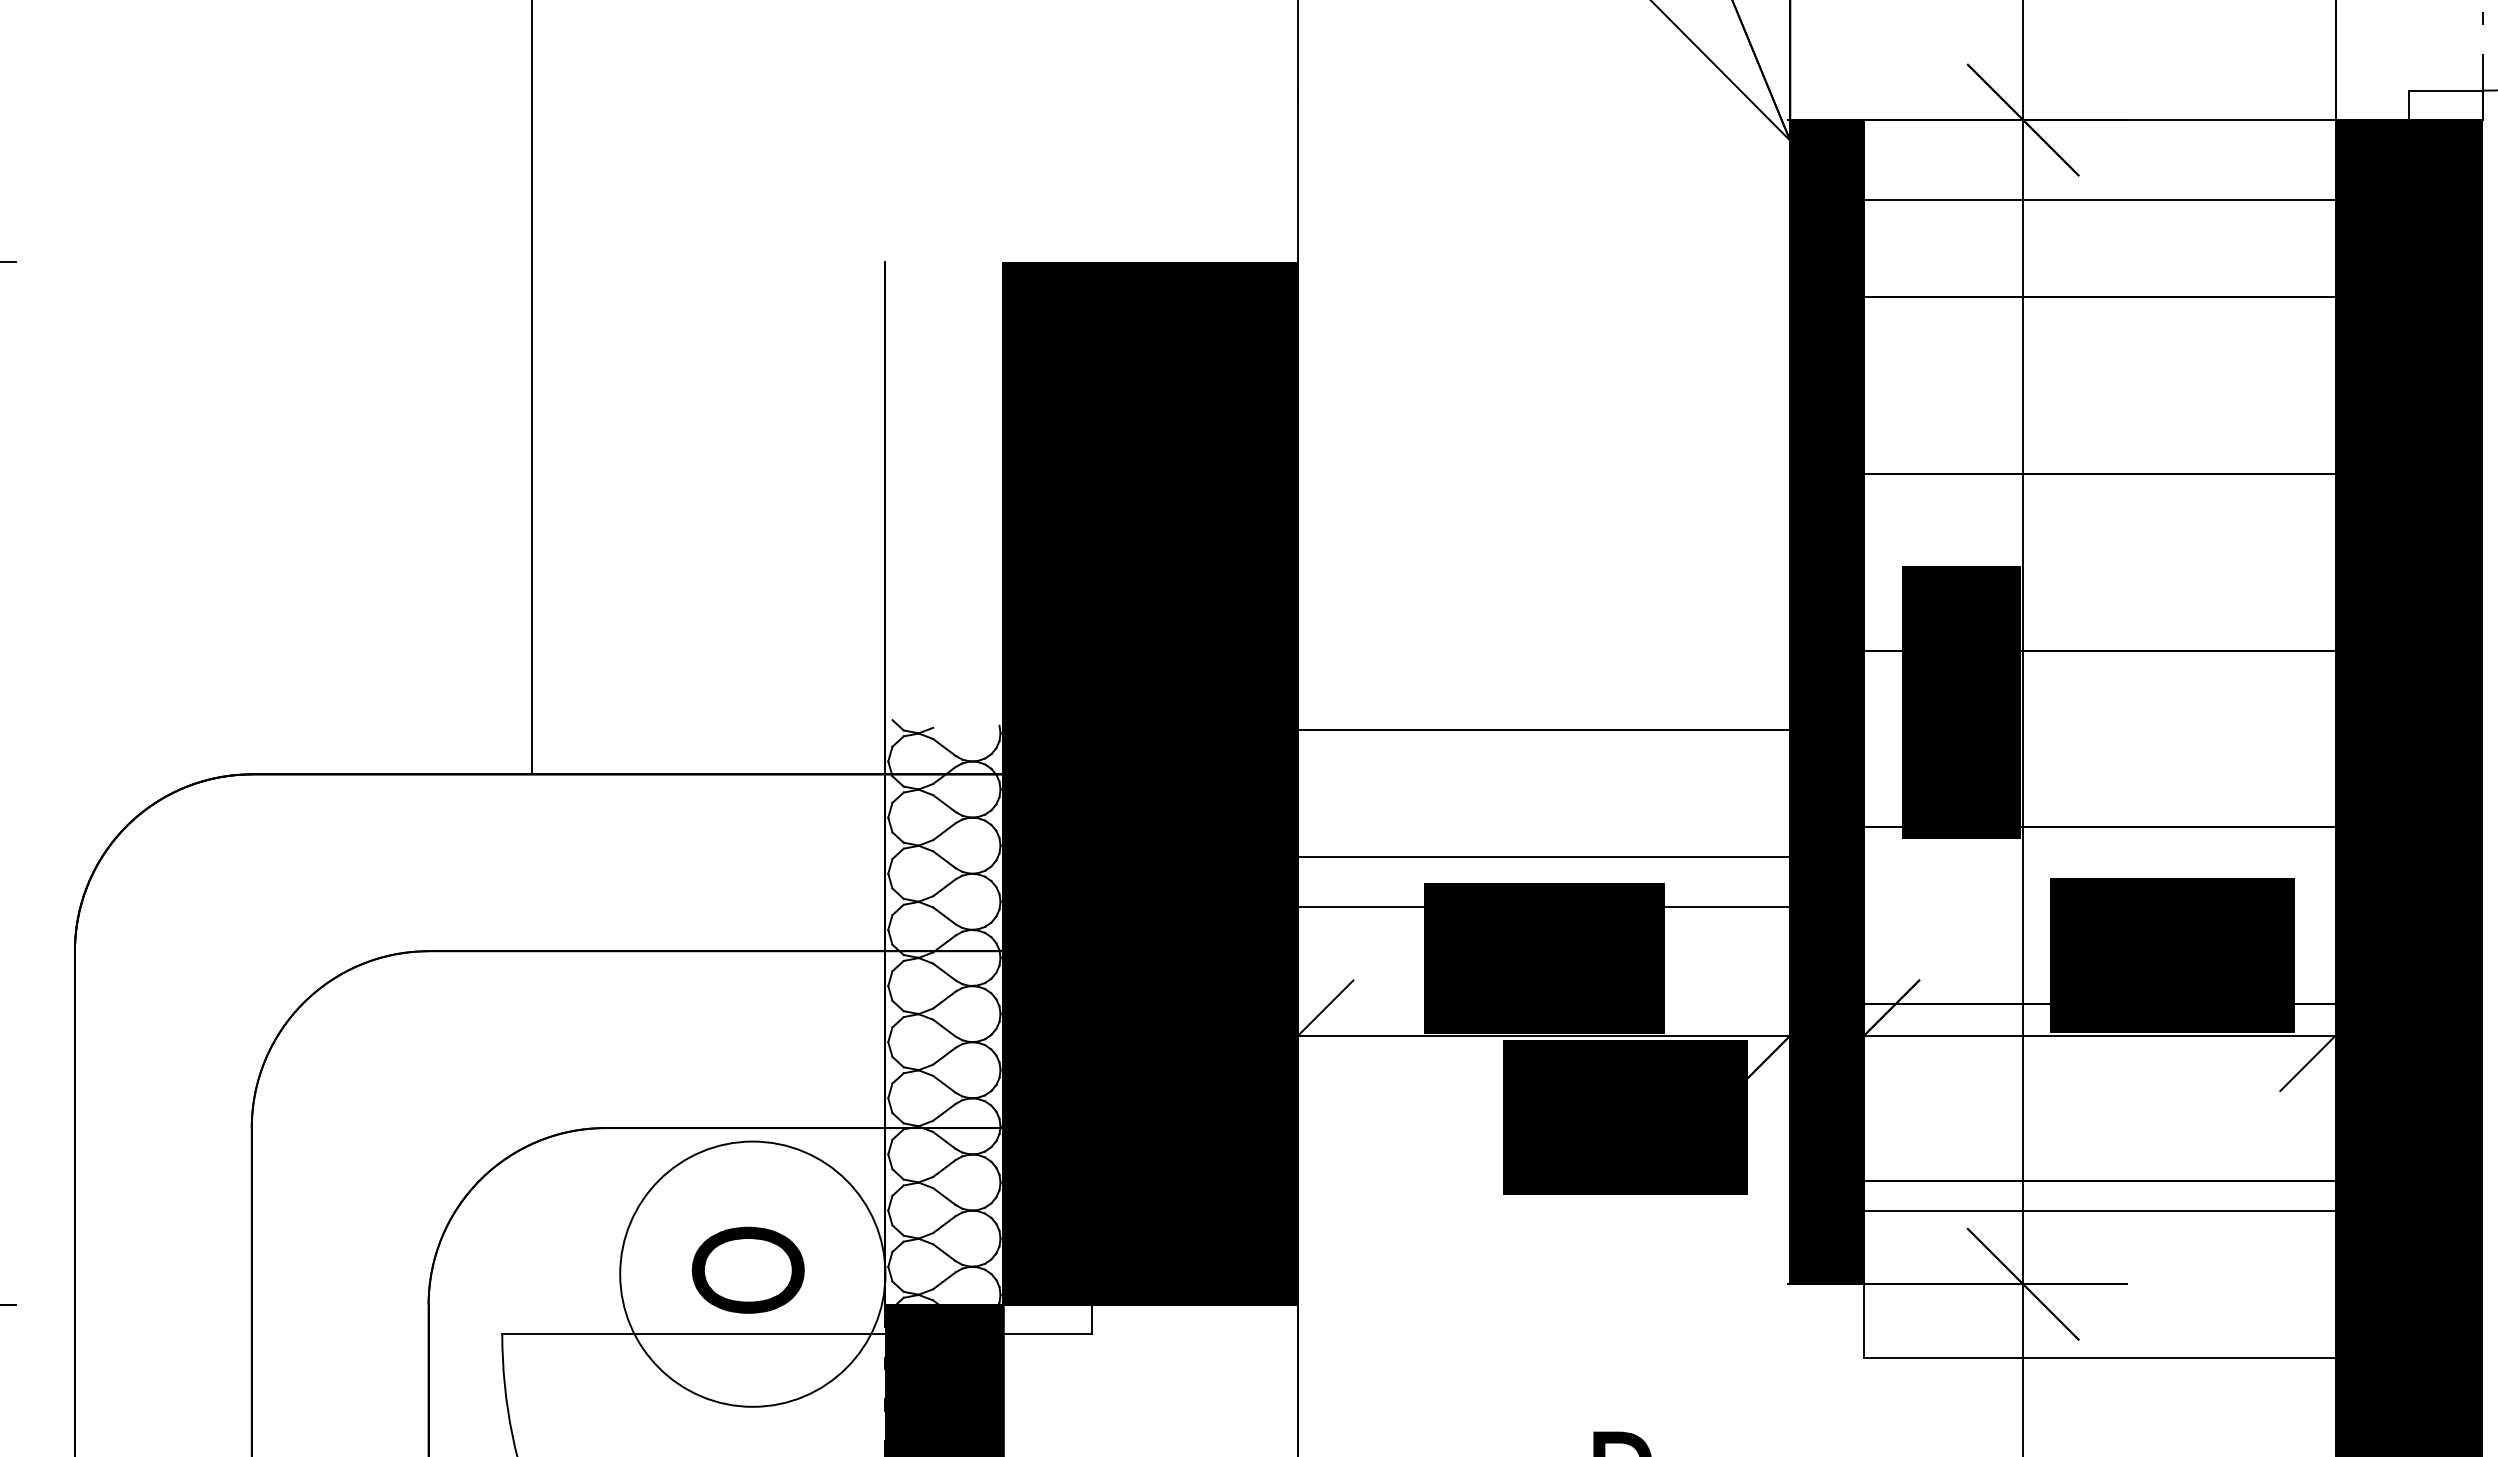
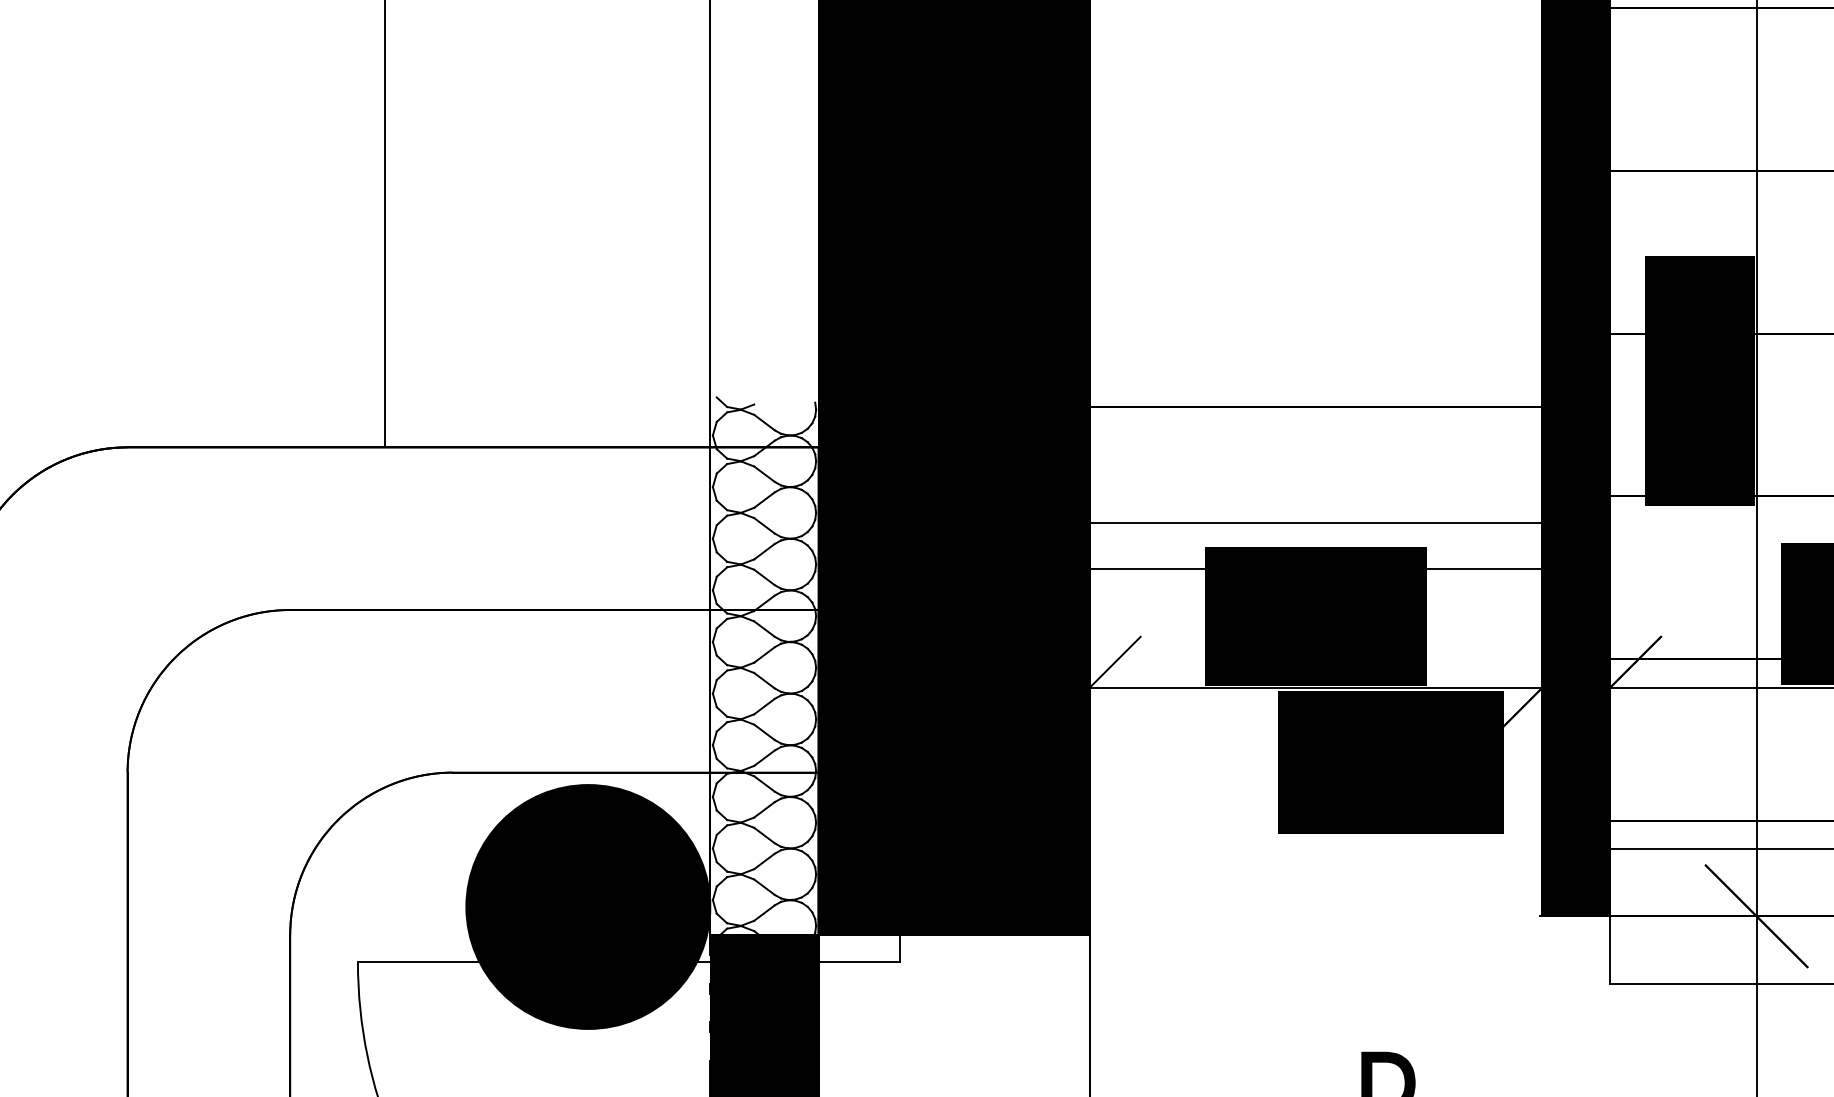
fill: (752, 1273) -> (588, 906), added

